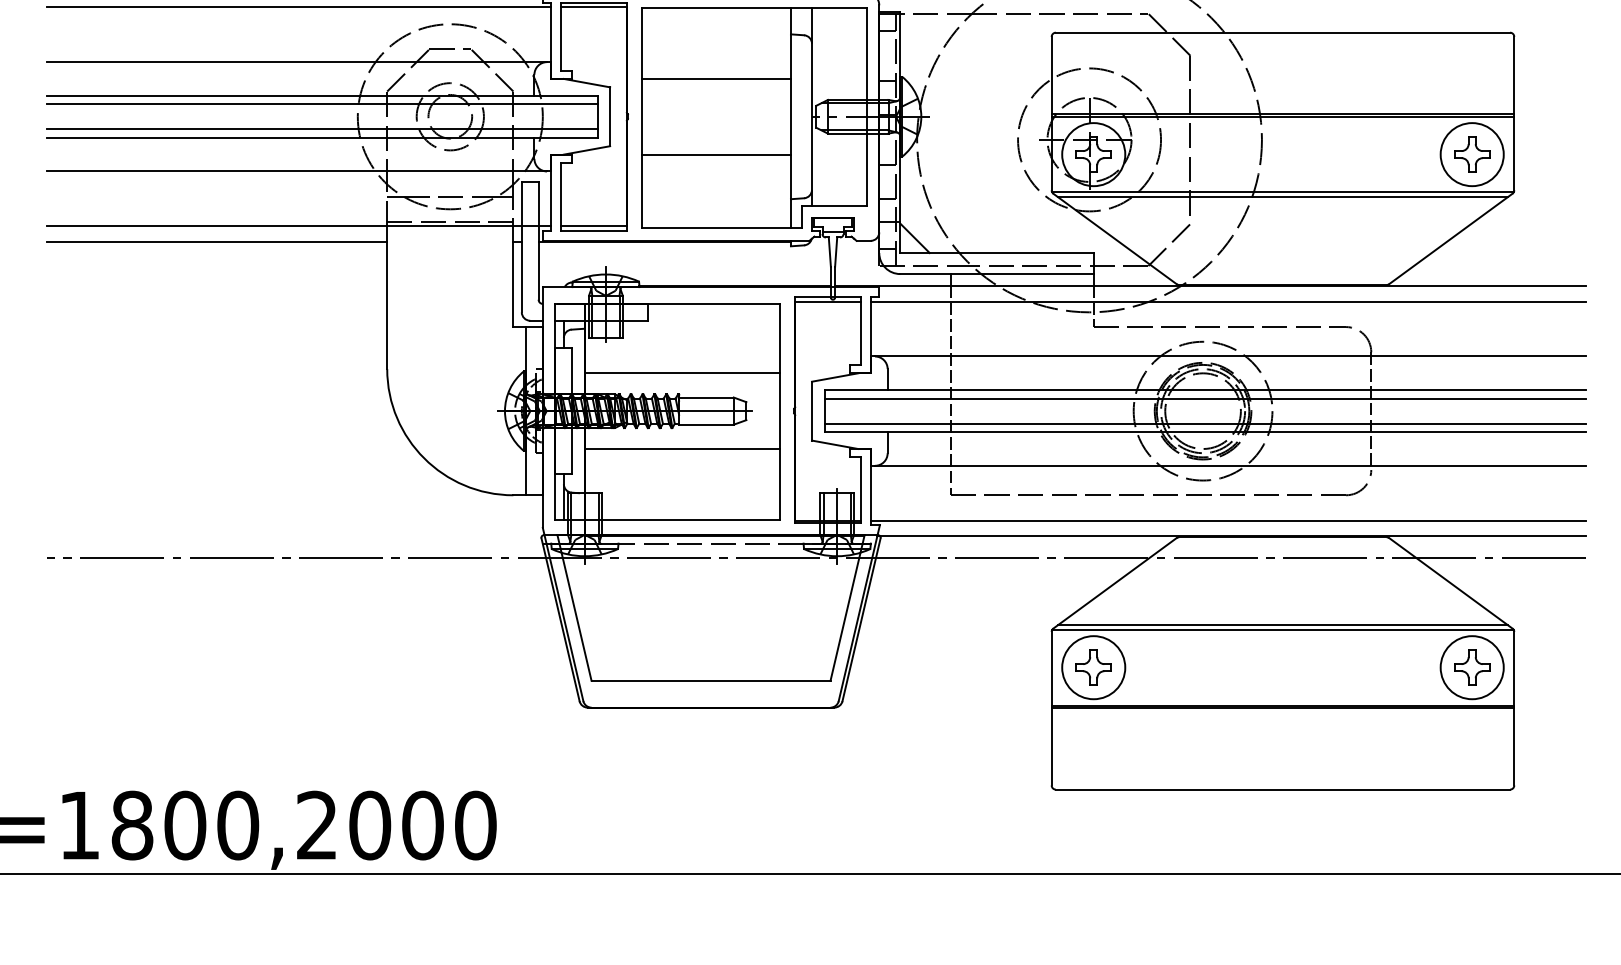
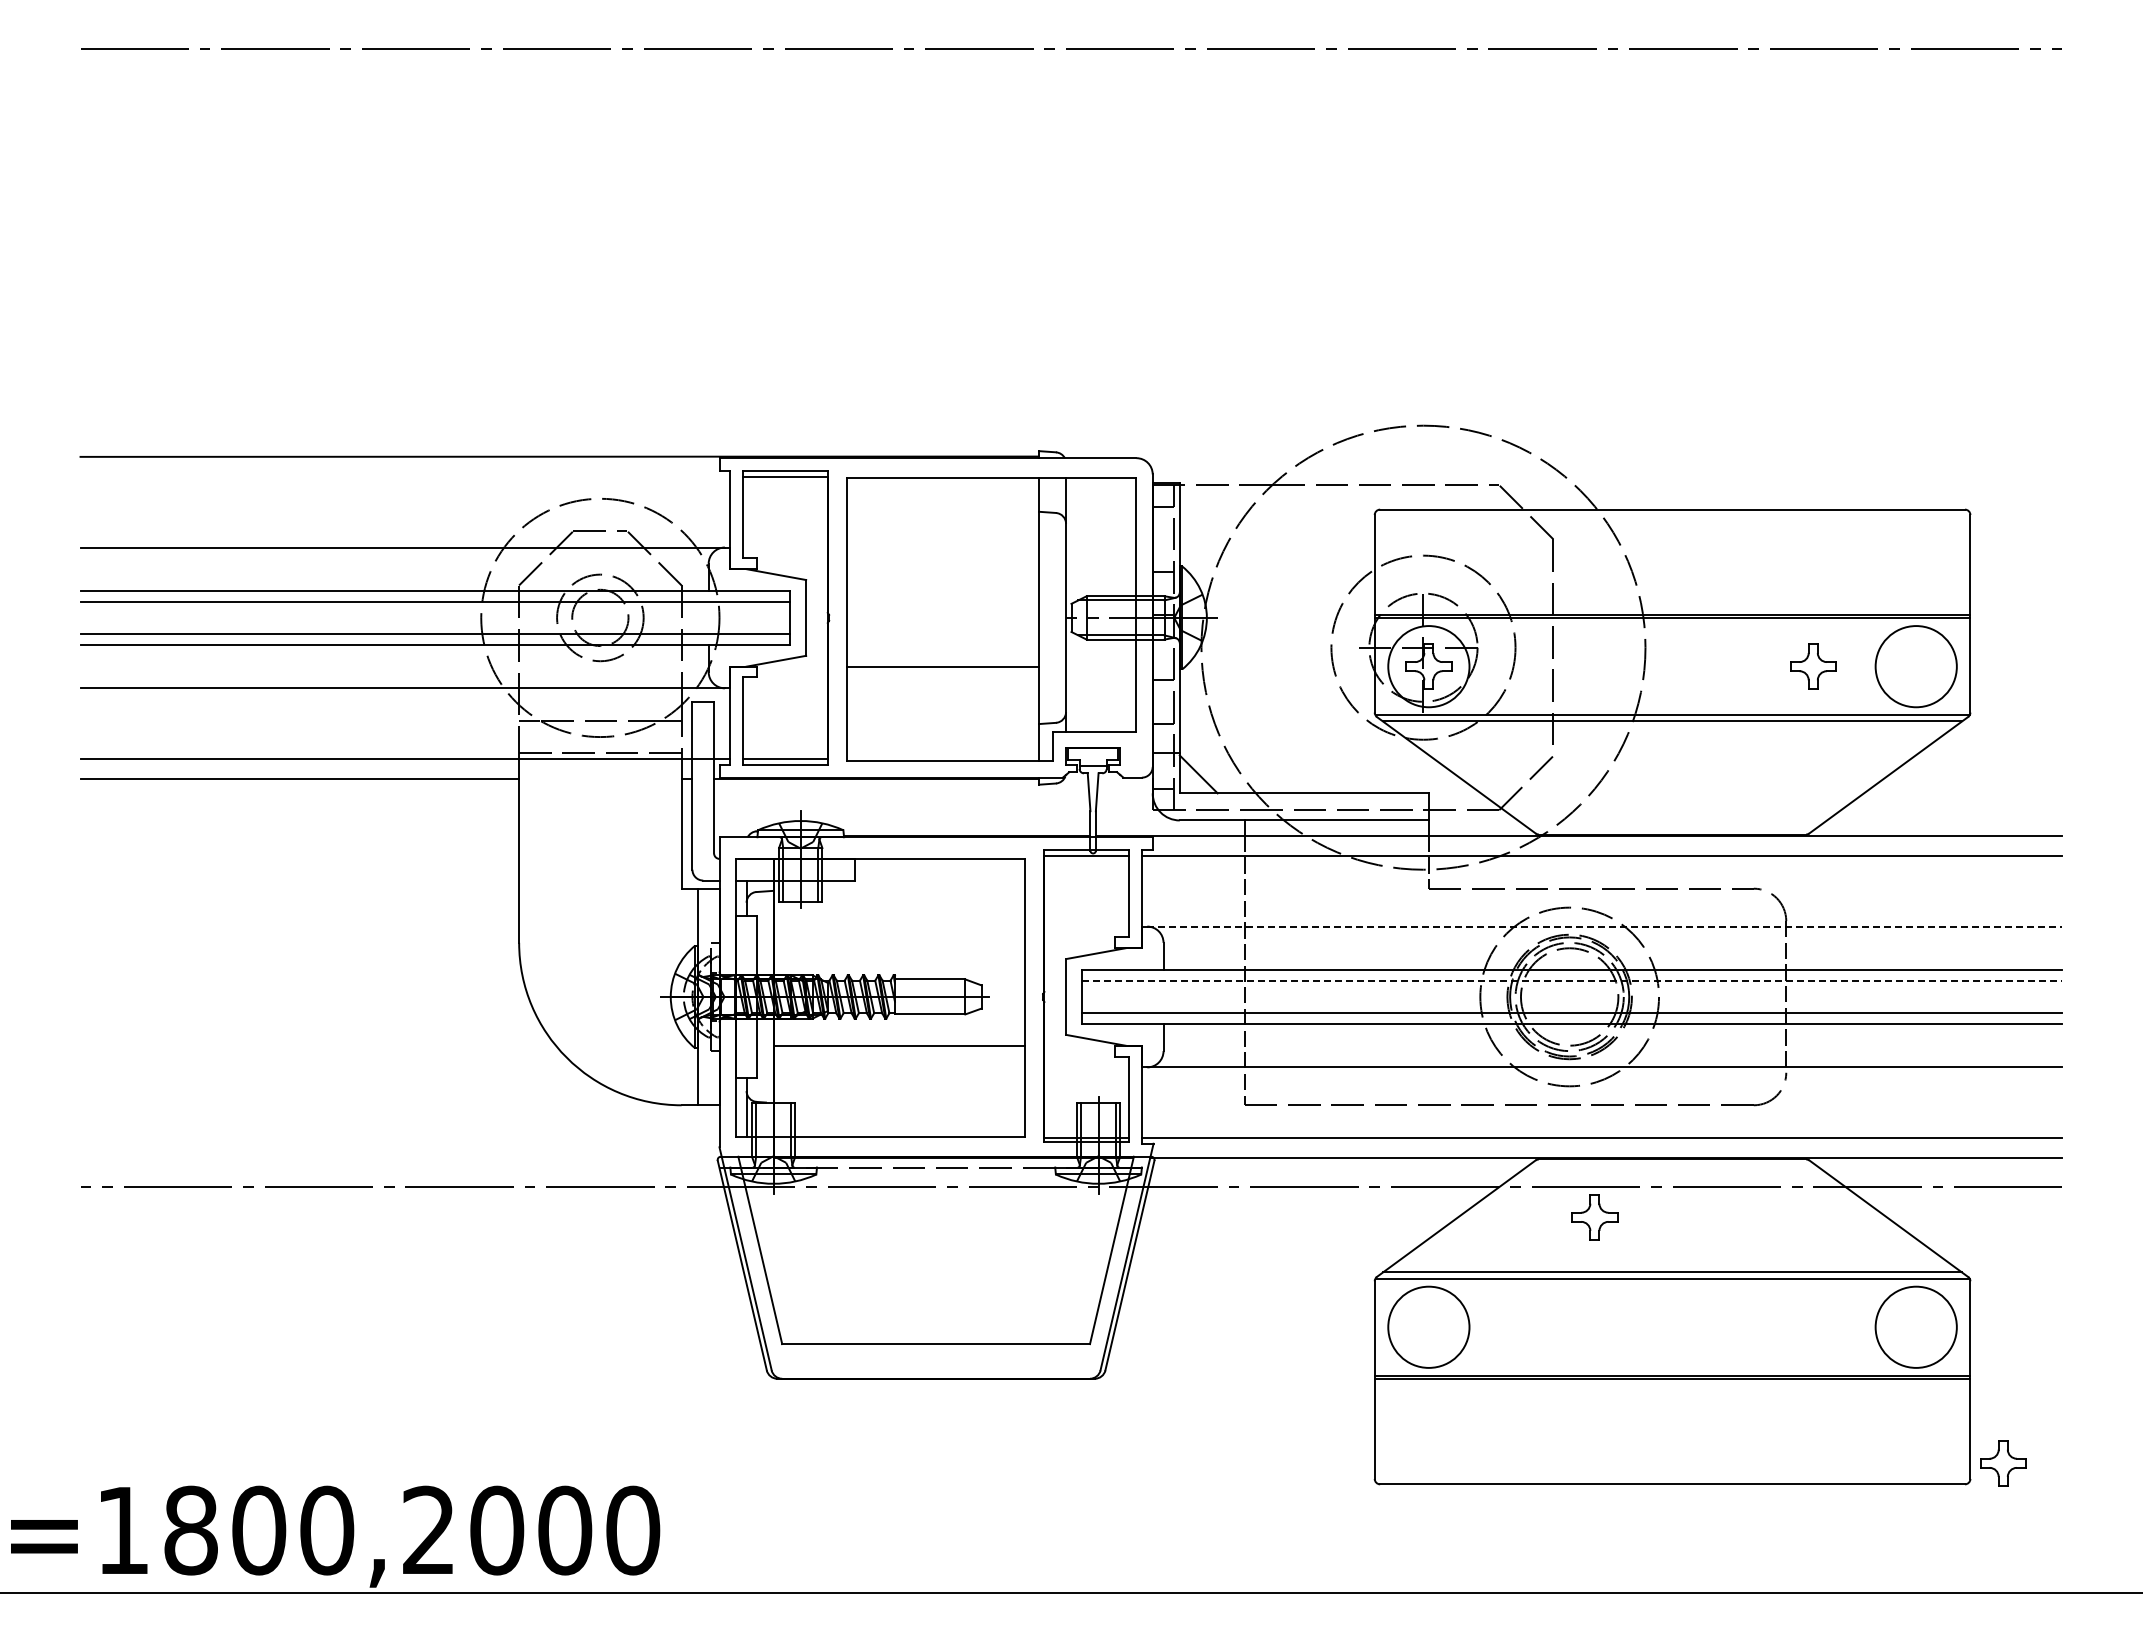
line: (298, 7) -> (405, 477), removed
line: (716, 79) -> (943, 569), removed
part: (1472, 154) -> (1813, 666), moved
line: (1230, 356) -> (1604, 926), solid -> dashed
line: (681, 373) -> (898, 948), removed
line: (1205, 398) -> (1572, 980), solid -> dashed
part: (1093, 667) -> (1594, 1217), moved
part: (1472, 667) -> (2003, 1463), moved

